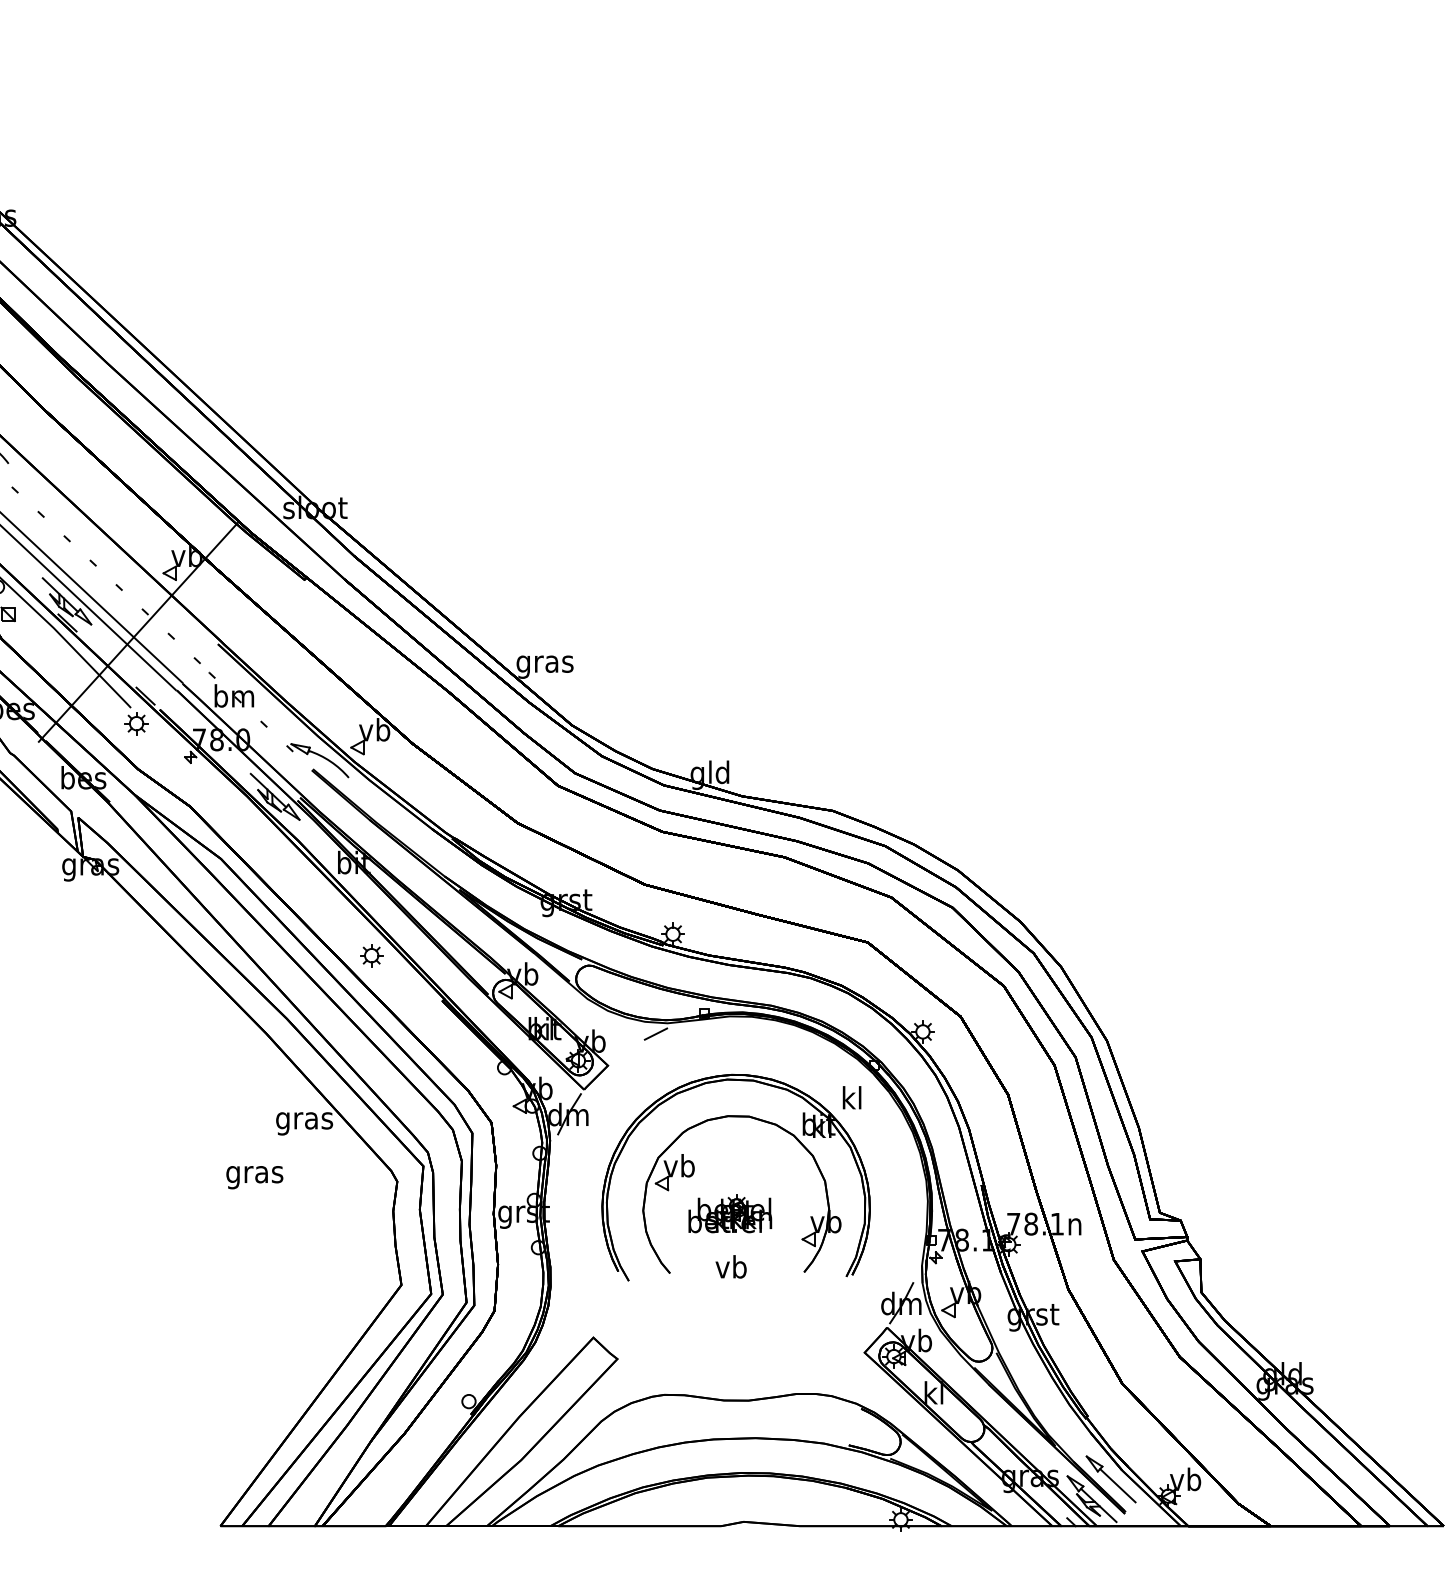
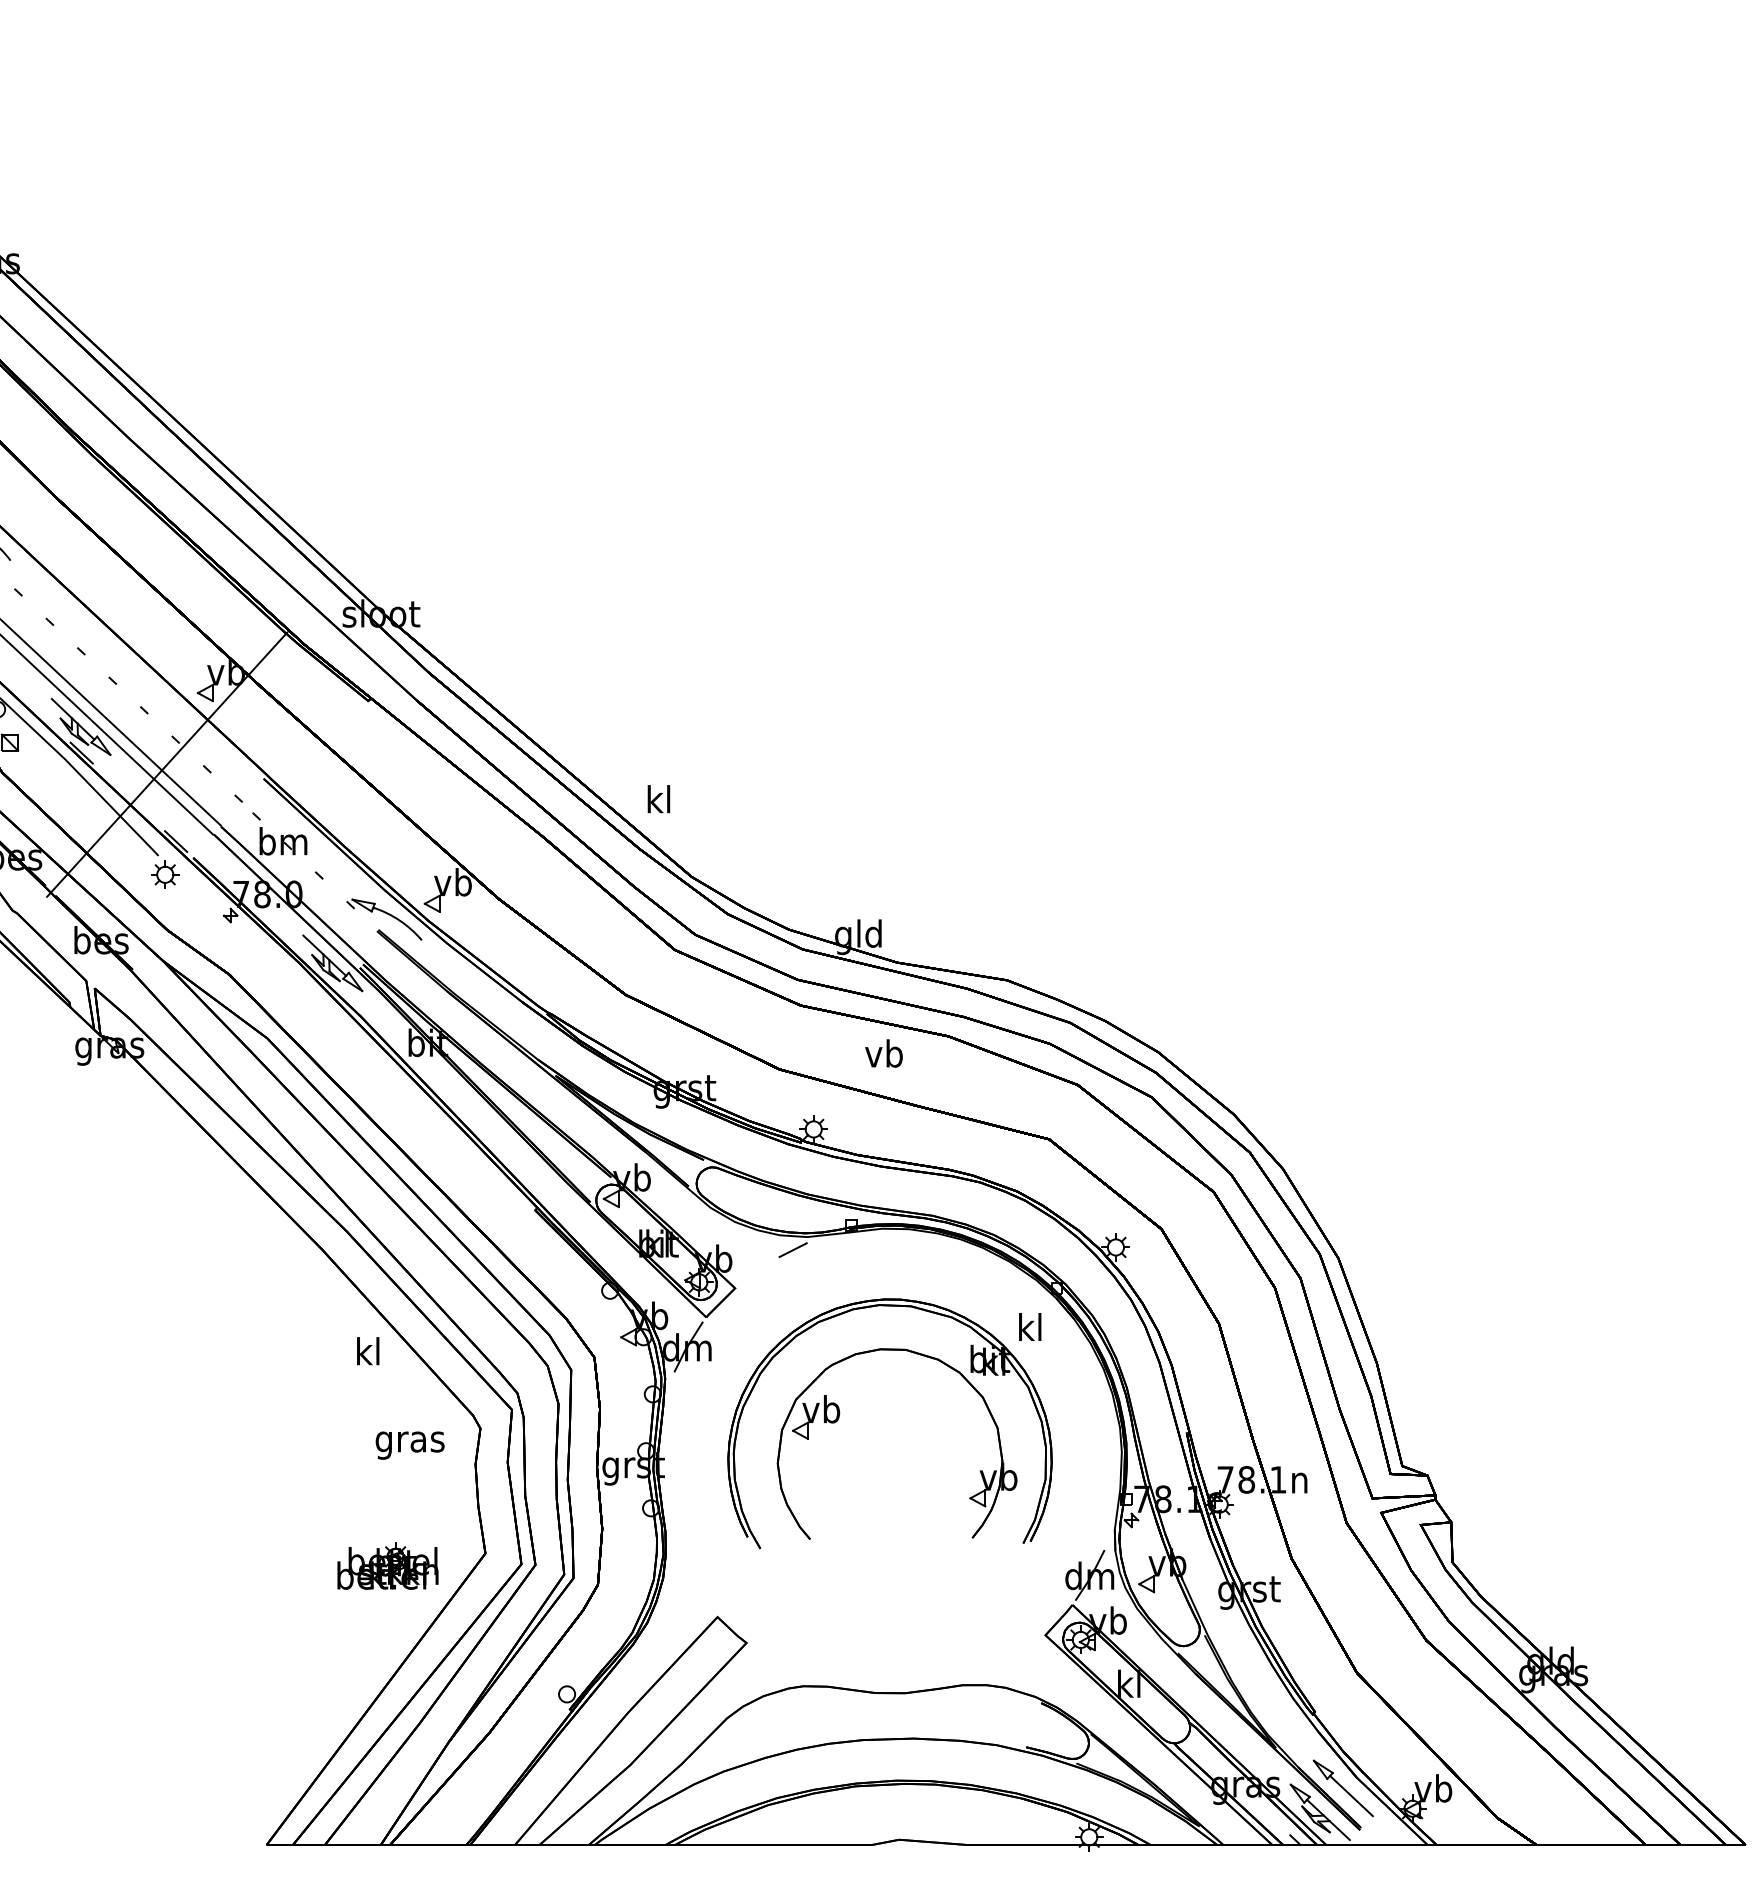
text: (544, 663) -> (658, 802), gras -> kl
part: (371, 955) -> (449, 1155), removed
text: (303, 1120) -> (367, 1354), gras -> kl
text: (254, 1177) -> (409, 1445), moved
part: (729, 1213) -> (387, 1565), moved
text: (730, 1266) -> (883, 1053), moved

